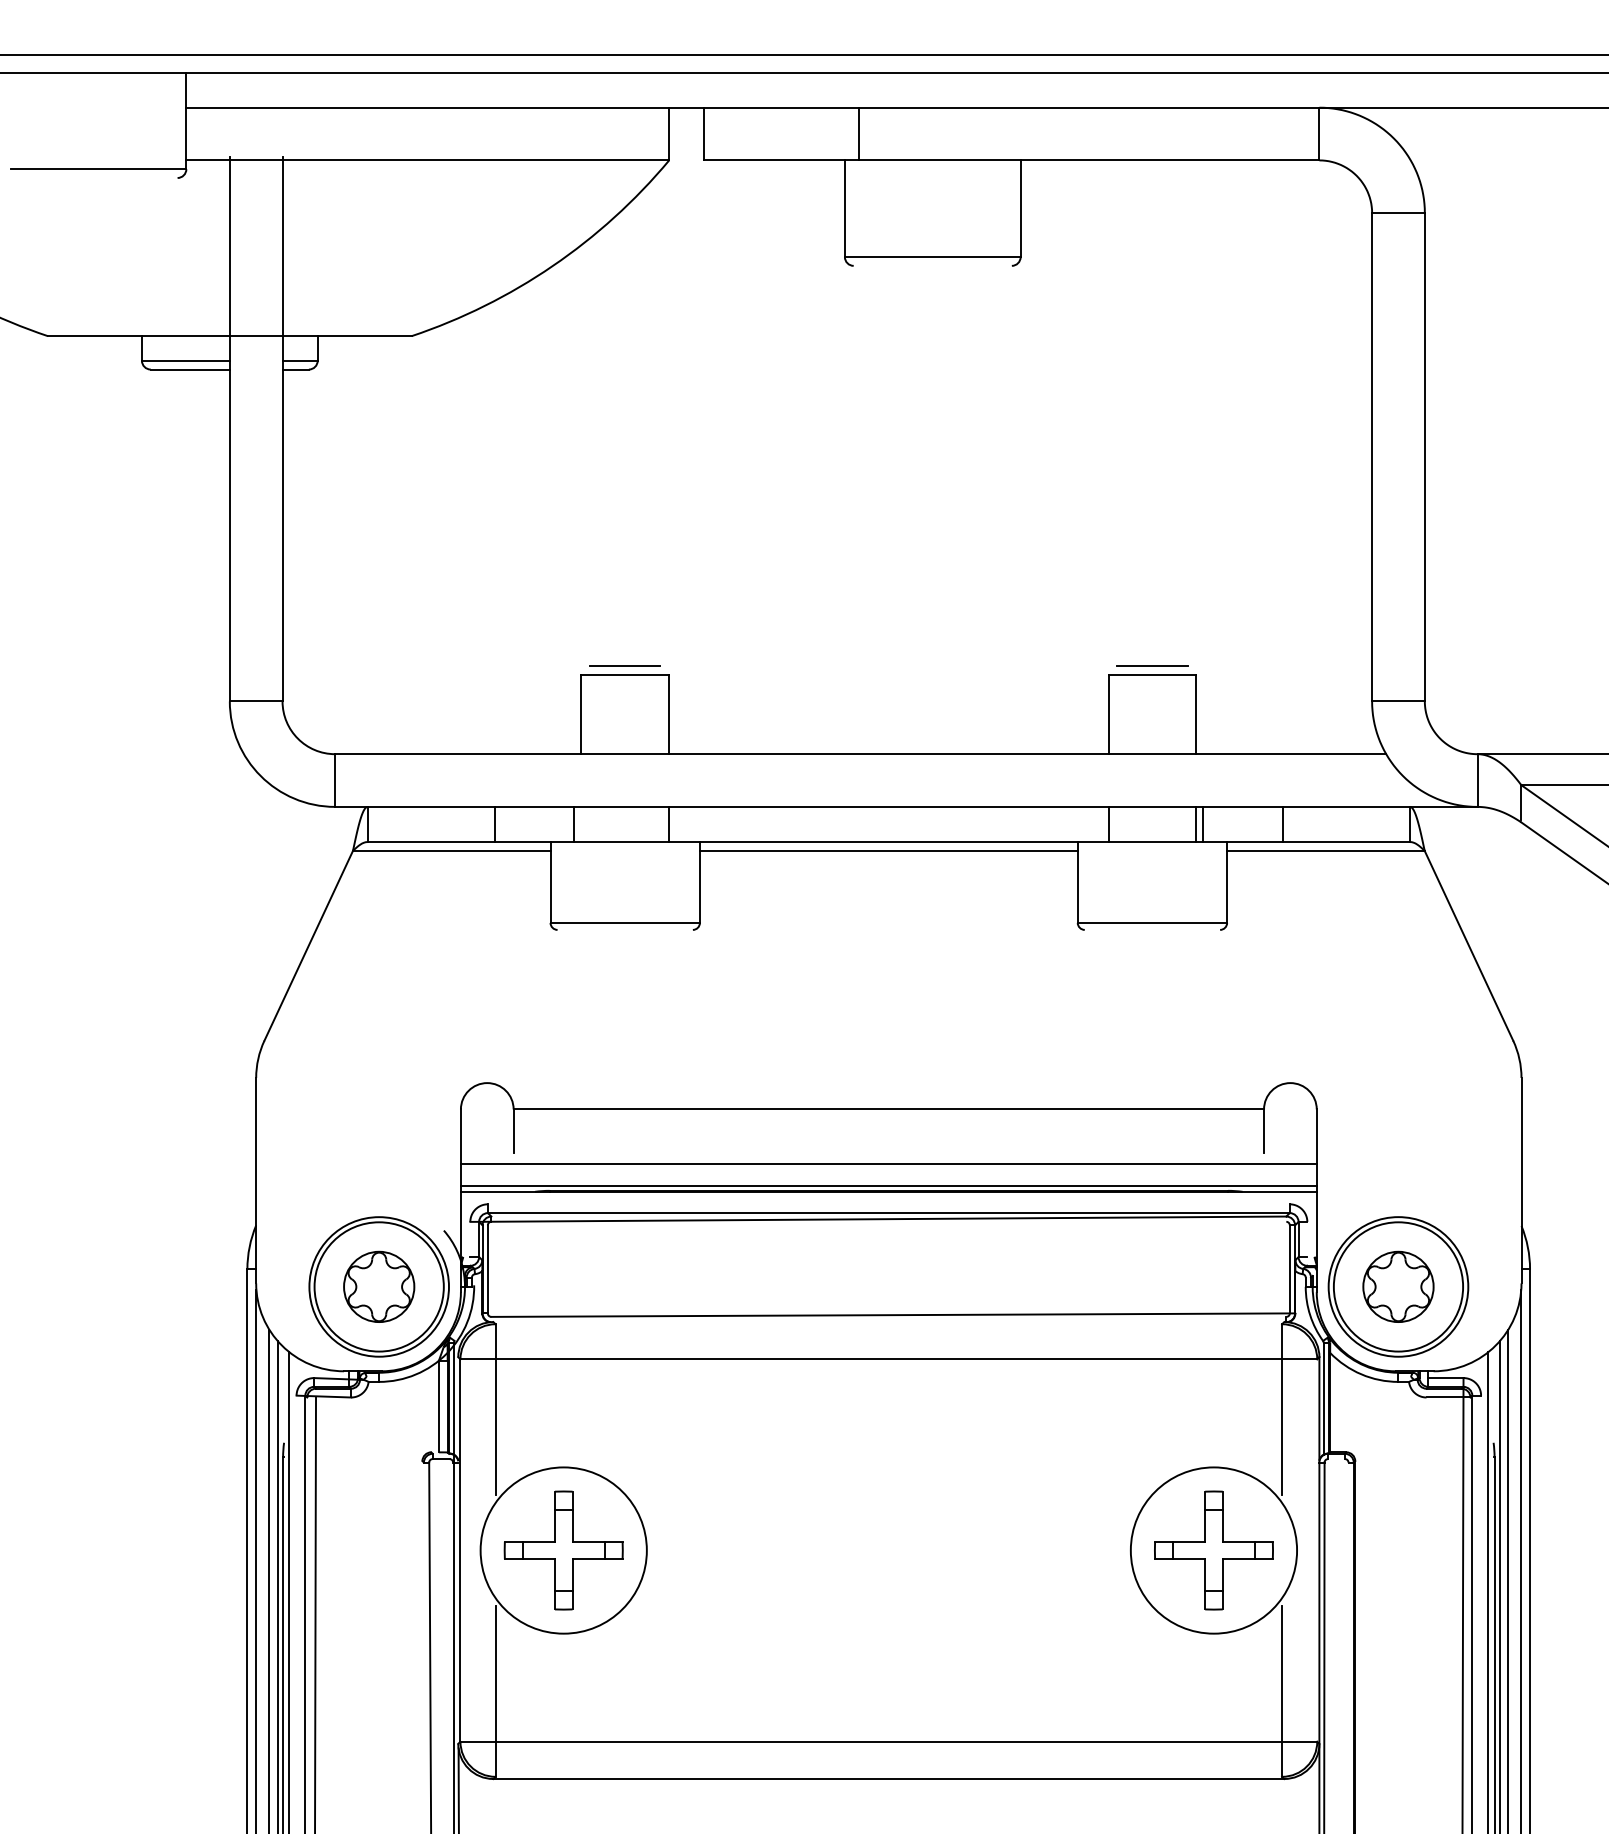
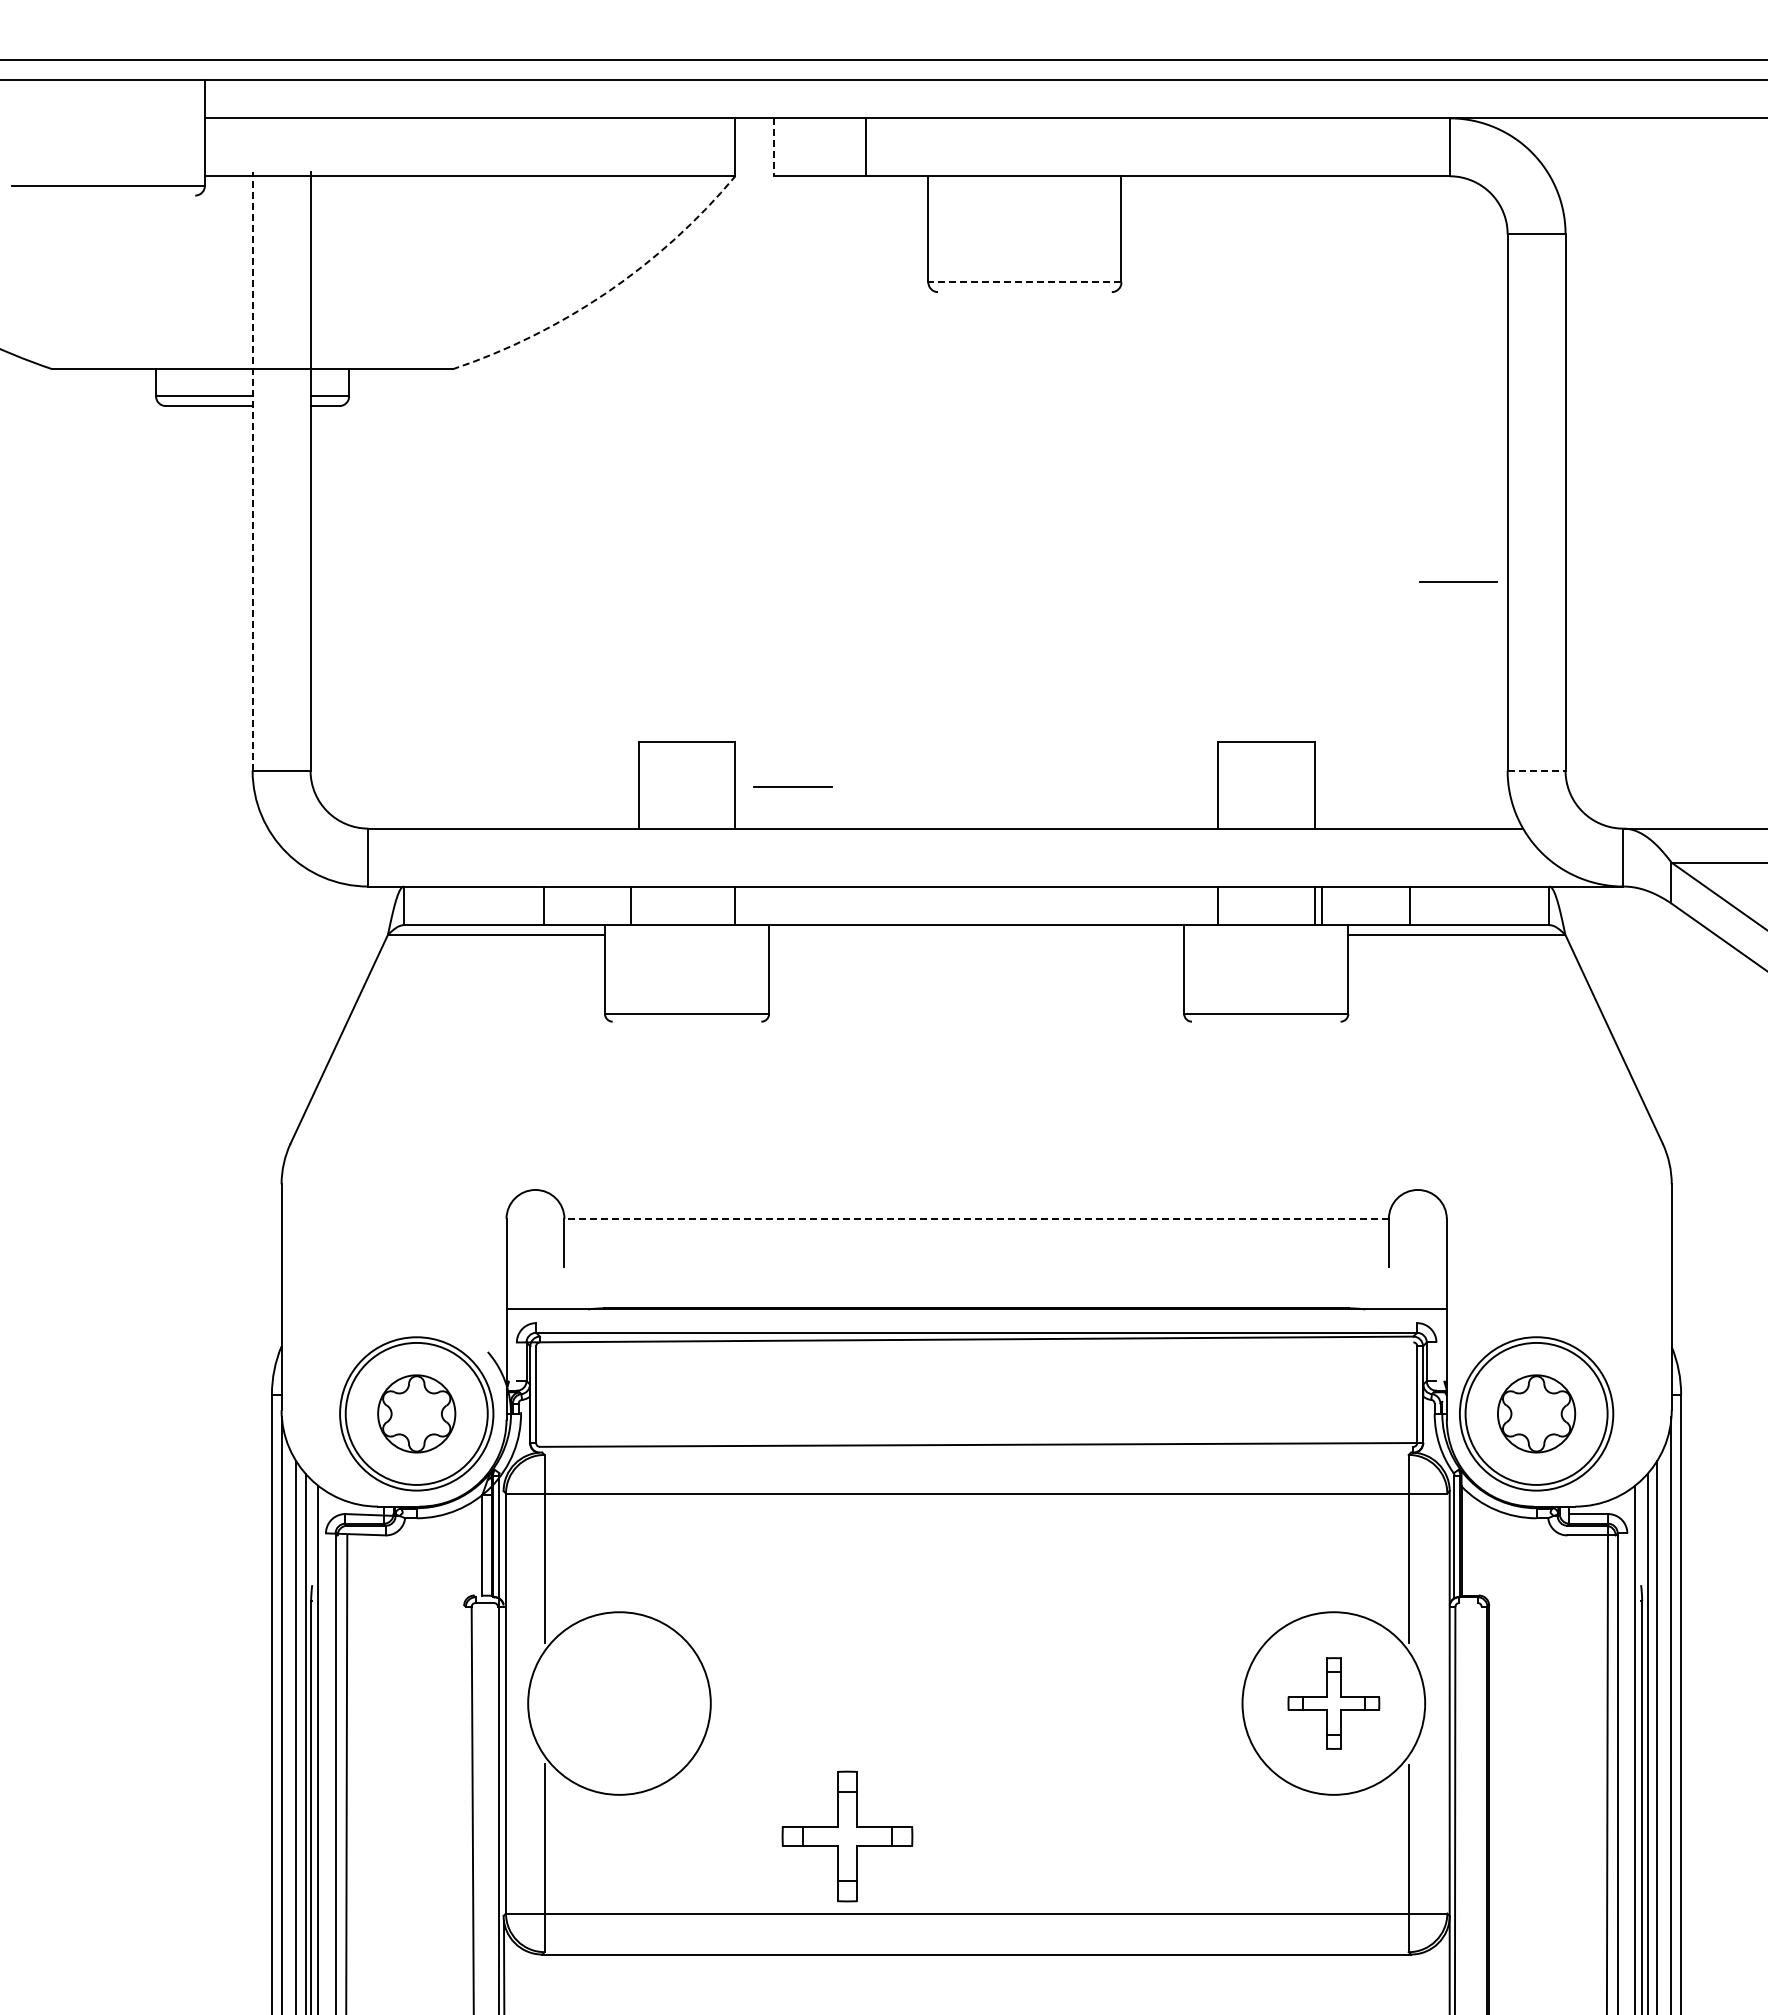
line: (703, 134) -> (773, 147), solid -> dashed
line: (858, 134) -> (865, 147), moved
line: (932, 257) -> (1024, 282), solid -> dashed
arc: (552, 266) -> (607, 292), solid -> dashed
line: (229, 428) -> (252, 470), solid -> dashed
line: (624, 665) -> (792, 786), moved
line: (1152, 665) -> (1458, 581), moved
line: (1398, 701) -> (1536, 770), solid -> dashed
line: (888, 850) -> (976, 934), removed
line: (888, 1109) -> (976, 1218), solid -> dashed
line: (888, 1164) -> (976, 1279), removed
line: (888, 1185) -> (976, 1302), removed
part: (563, 1550) -> (847, 1836), moved
part: (1213, 1550) -> (1333, 1703), size x0.7

